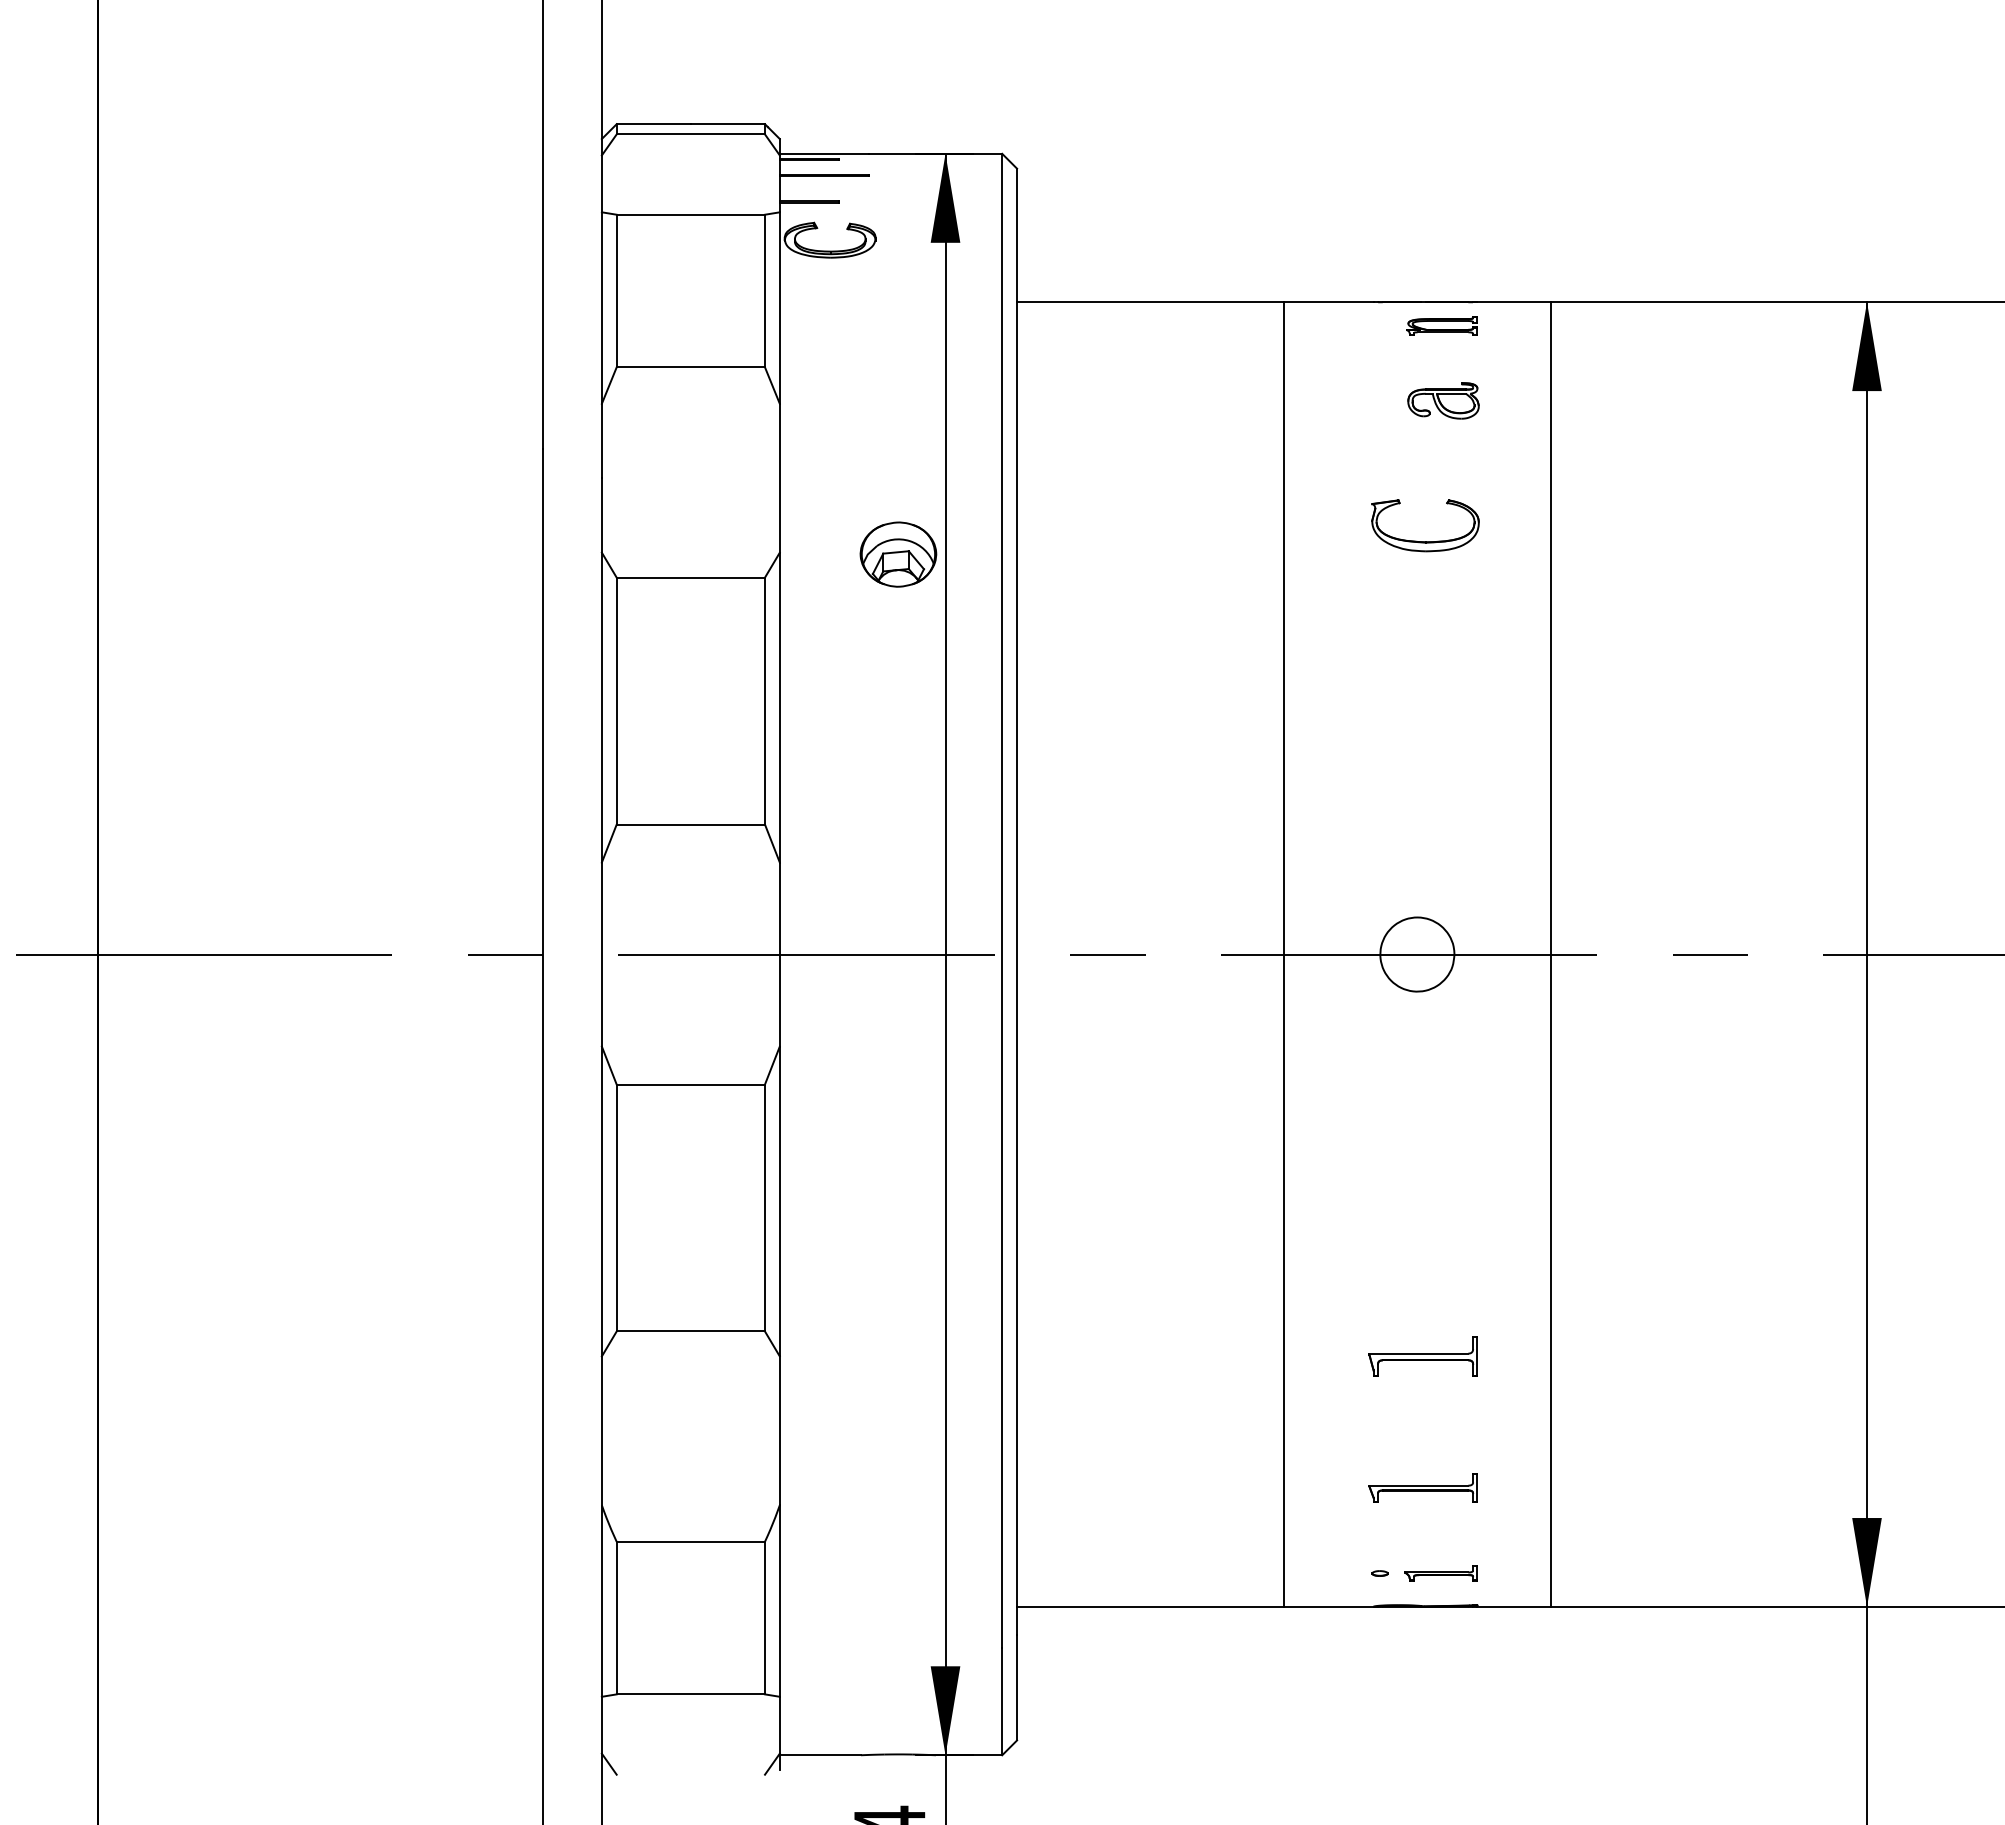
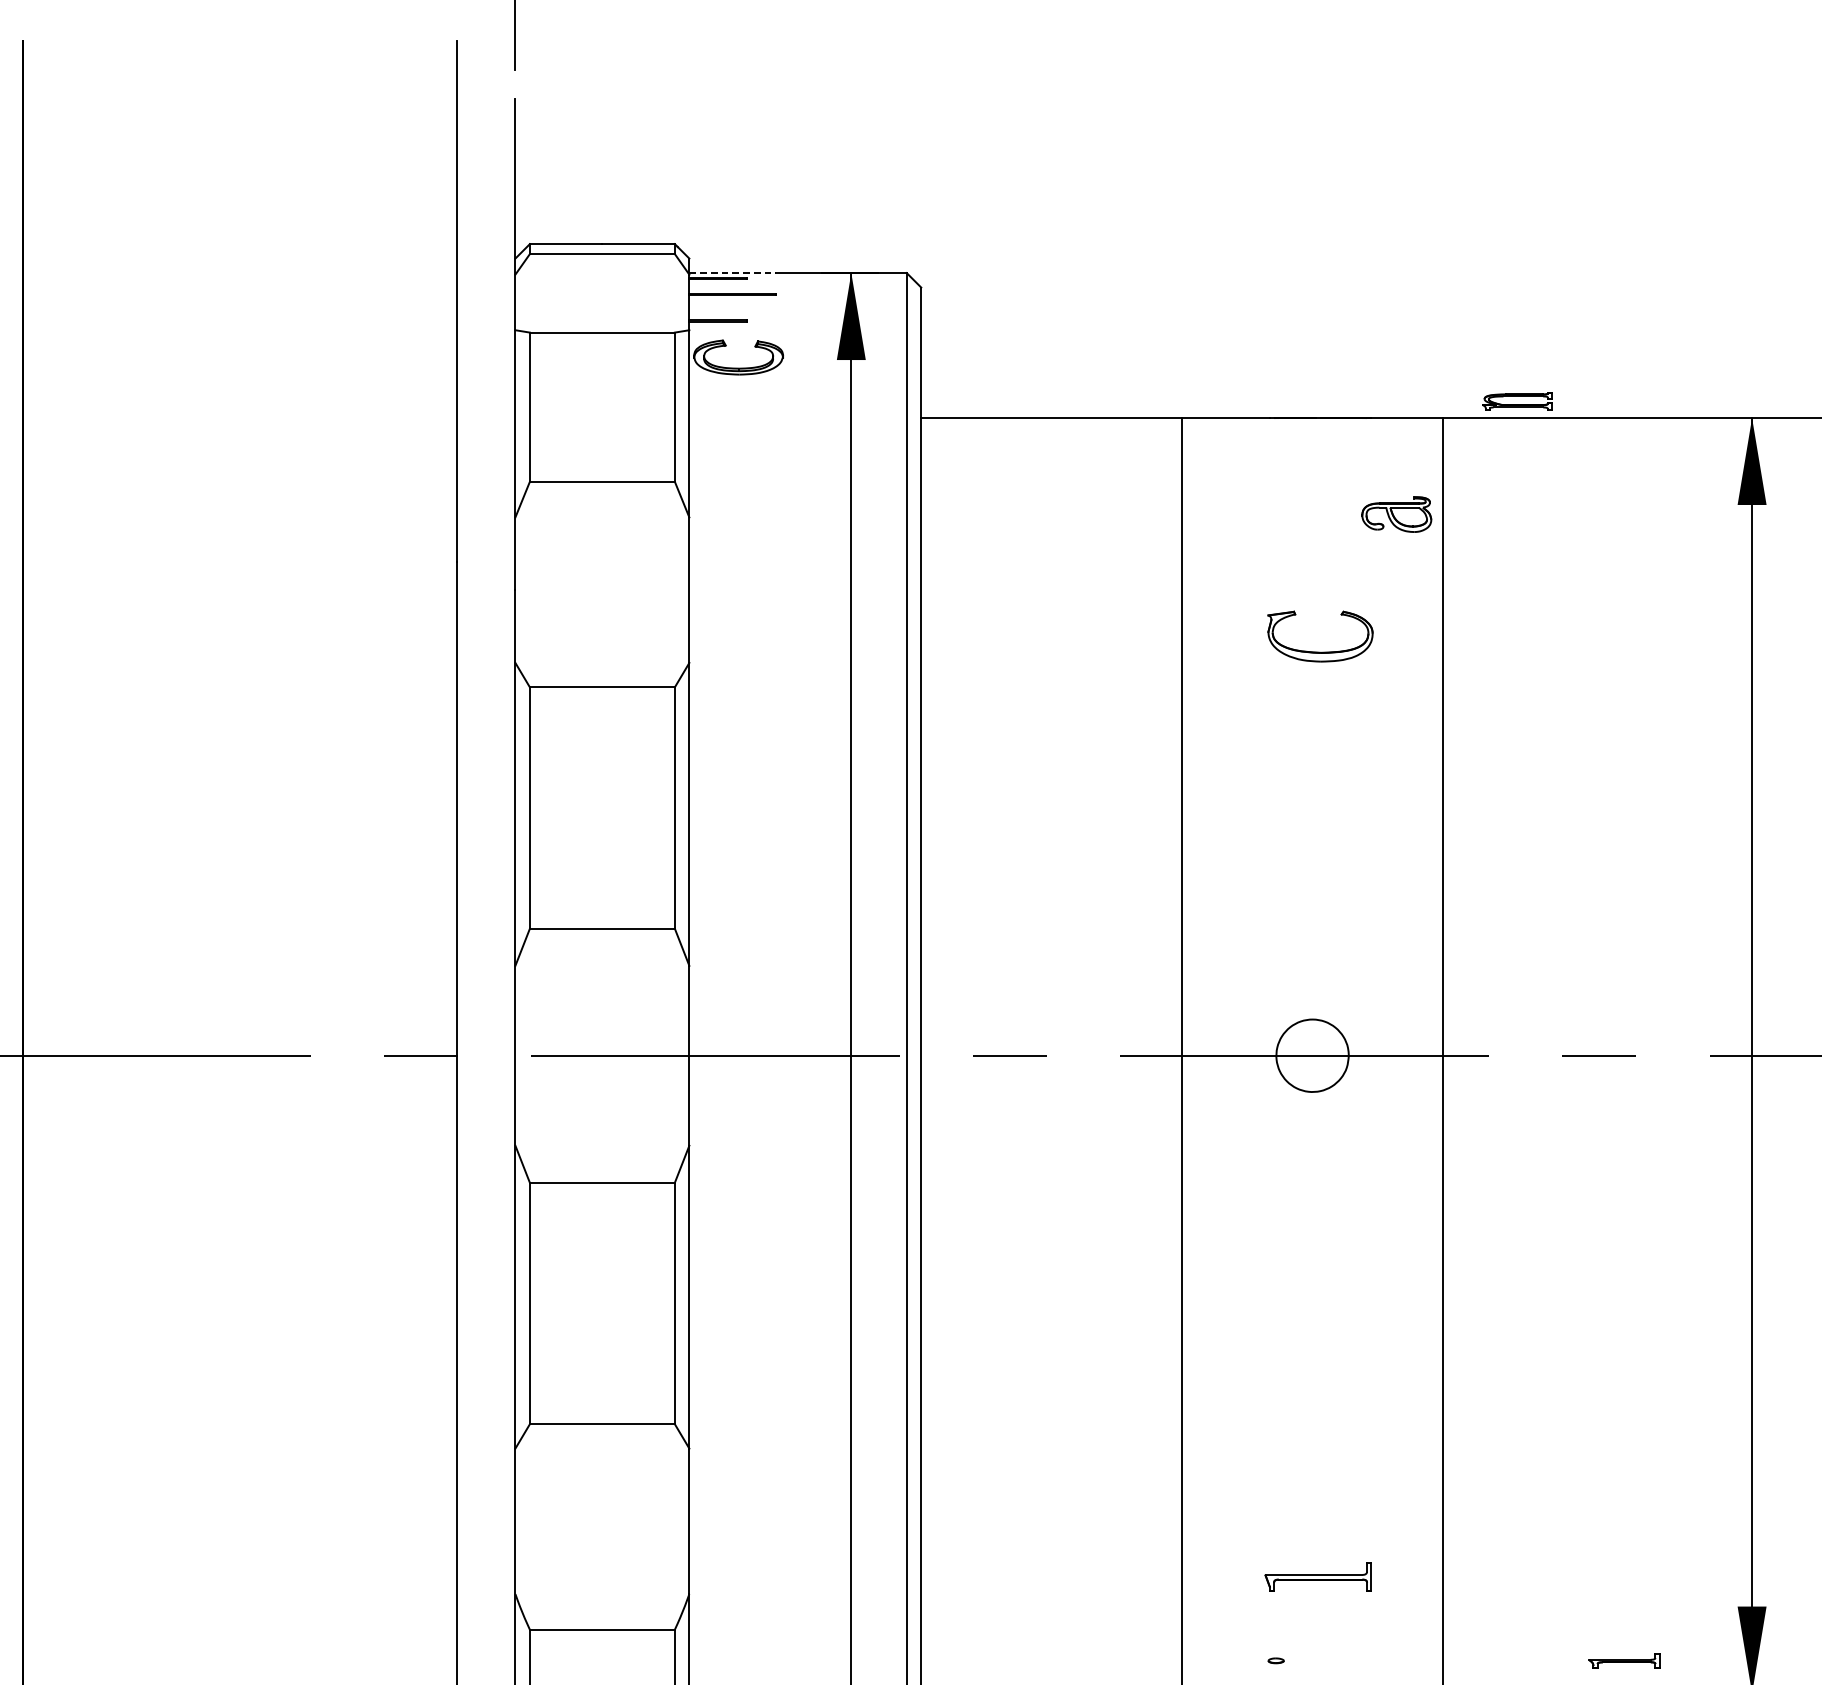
line: (824, 153) -> (733, 272), solid -> dashed
part: (1441, 325) -> (1516, 400), moved
part: (1443, 400) -> (1396, 514), moved
part: (898, 554) -> (805, 664), removed
part: (1422, 1356) -> (1317, 1448), removed
part: (1440, 1573) -> (1623, 1660), moved

